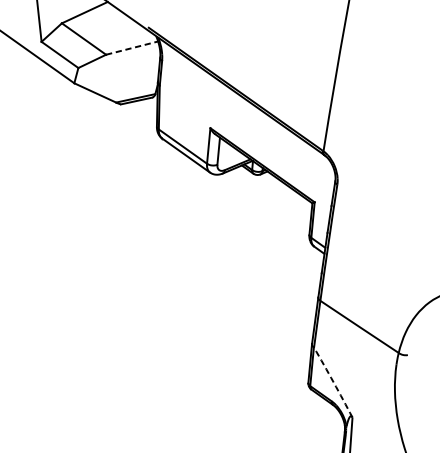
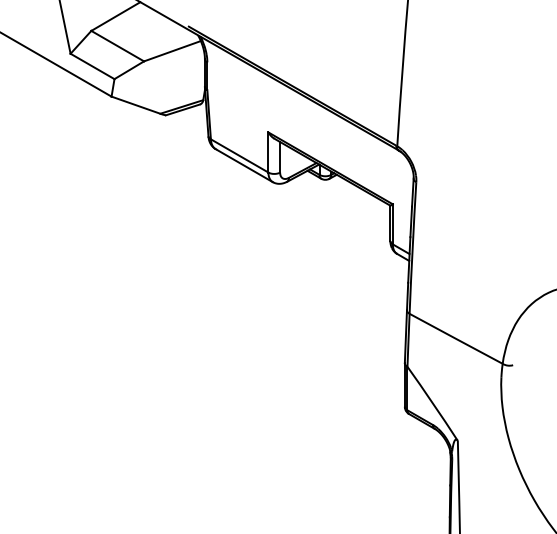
line: (132, 48) -> (172, 51), dashed -> solid
arc: (334, 382) -> (433, 403), dashed -> solid

